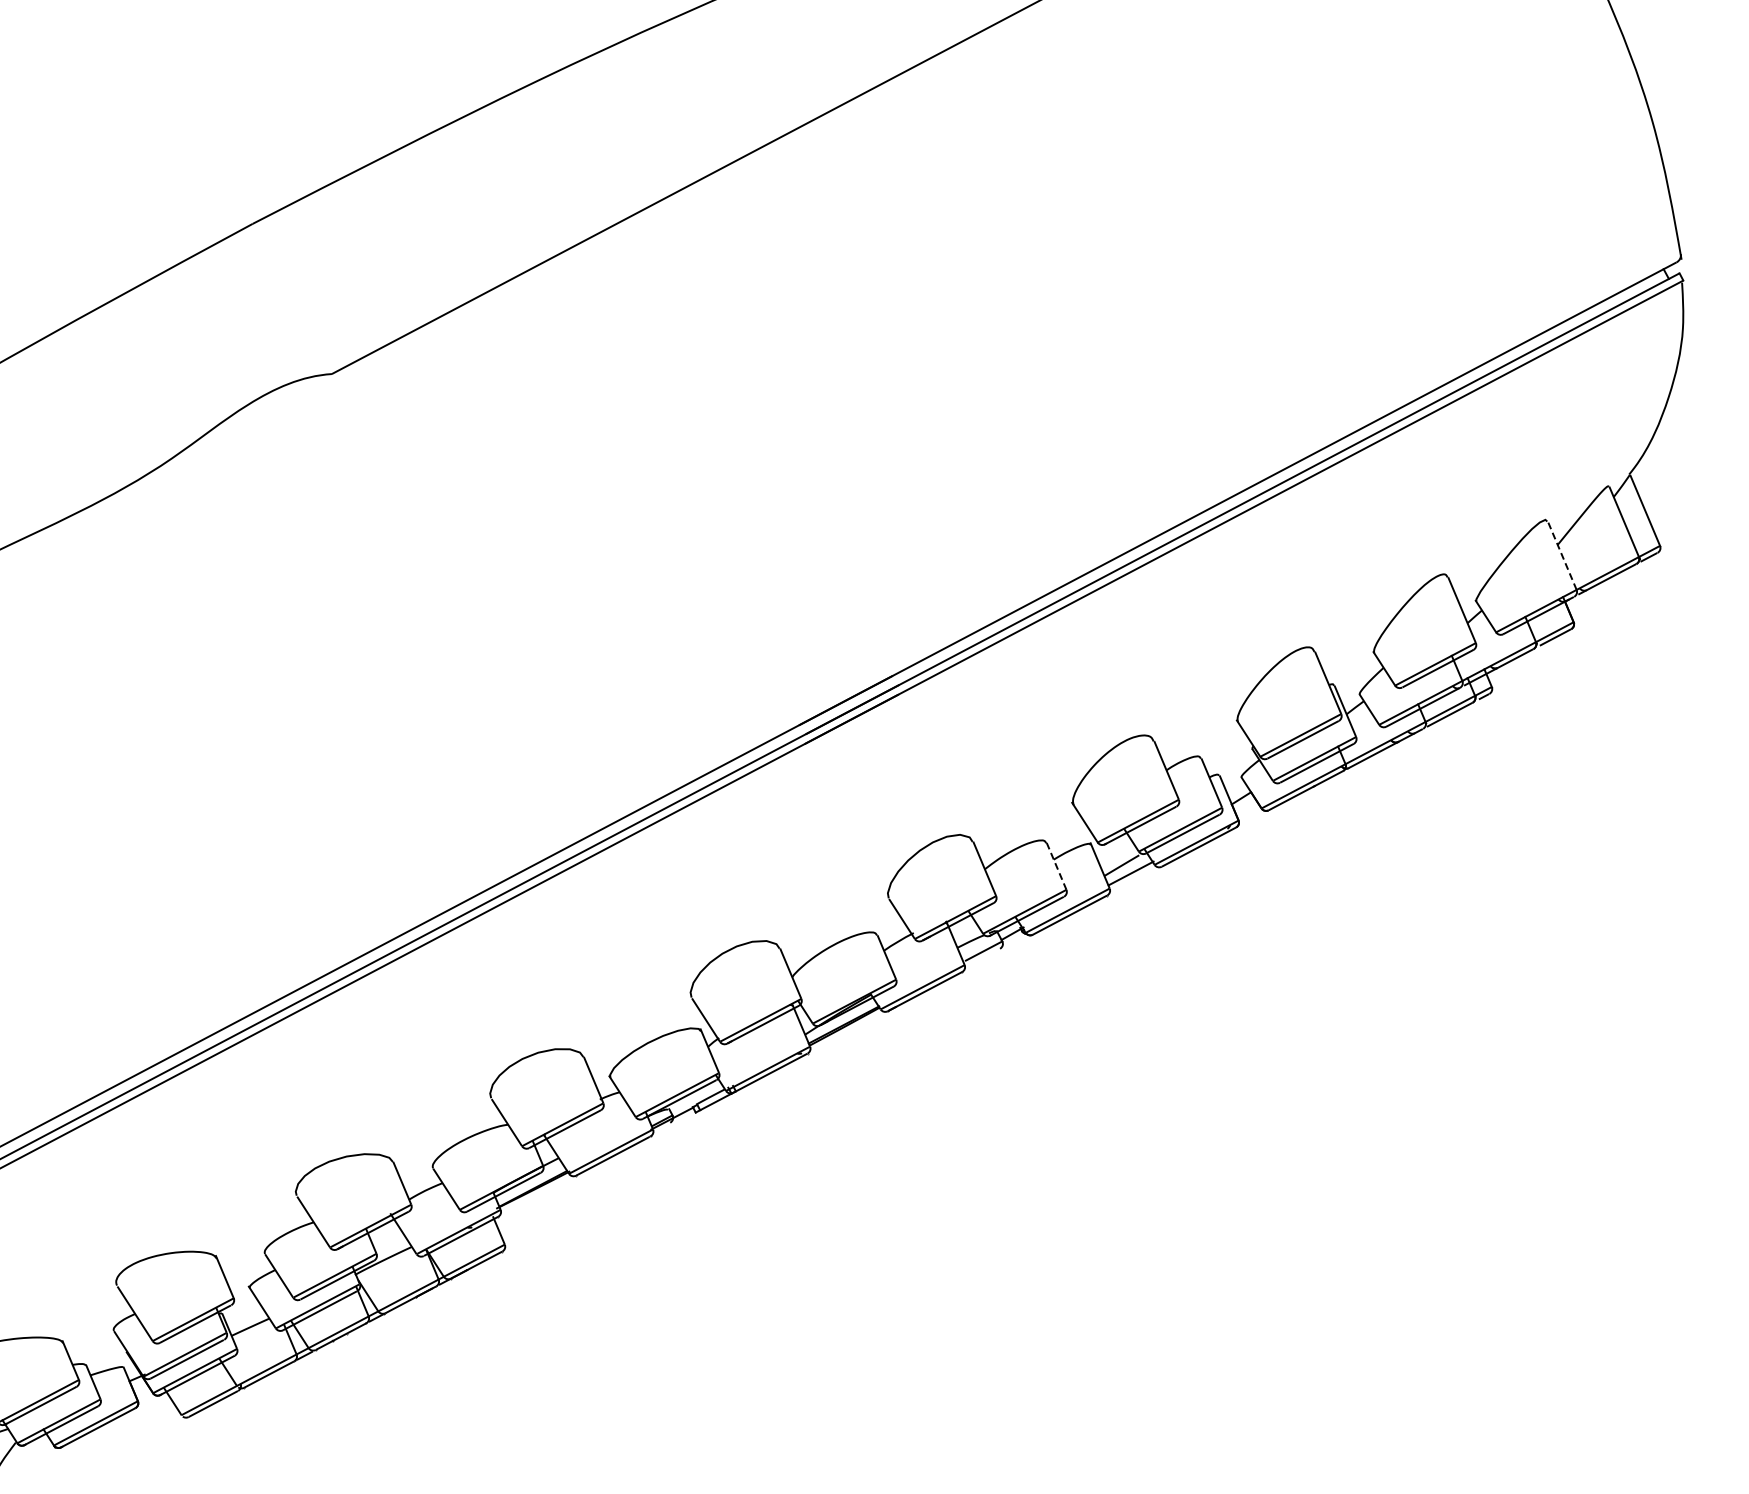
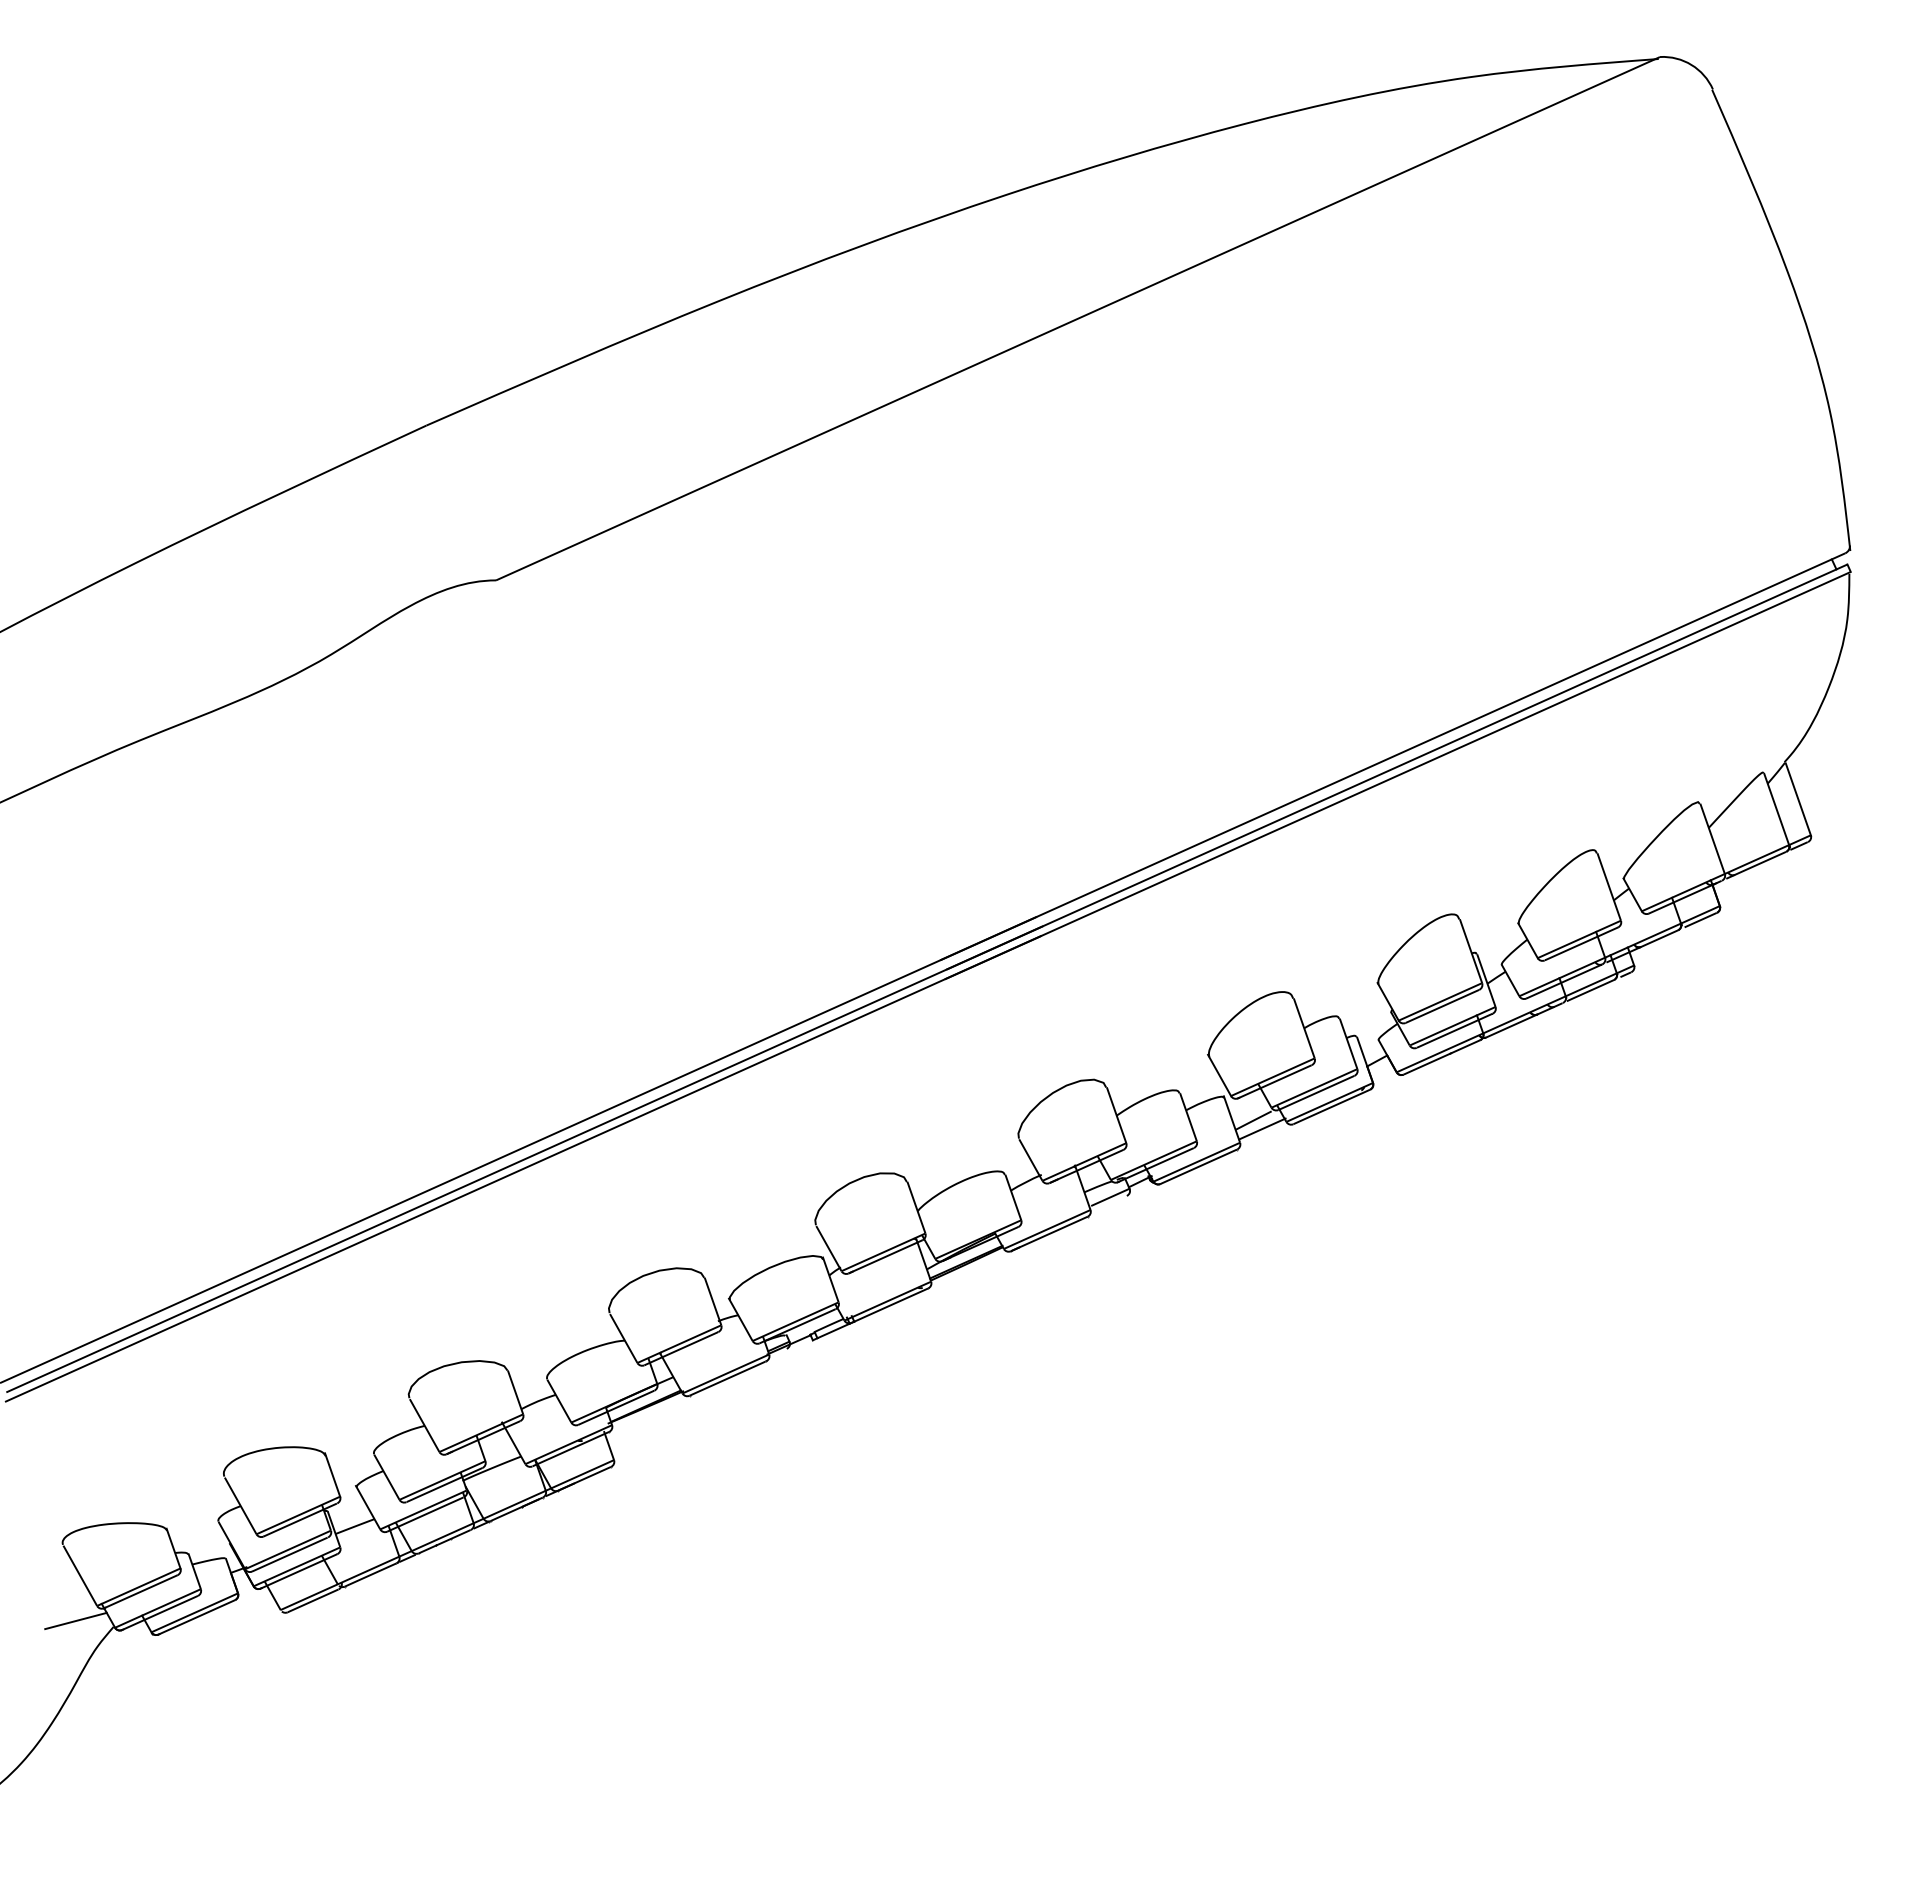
line: (1562, 554) -> (1712, 837), dashed -> solid
line: (1056, 866) -> (1188, 1117), dashed -> solid

